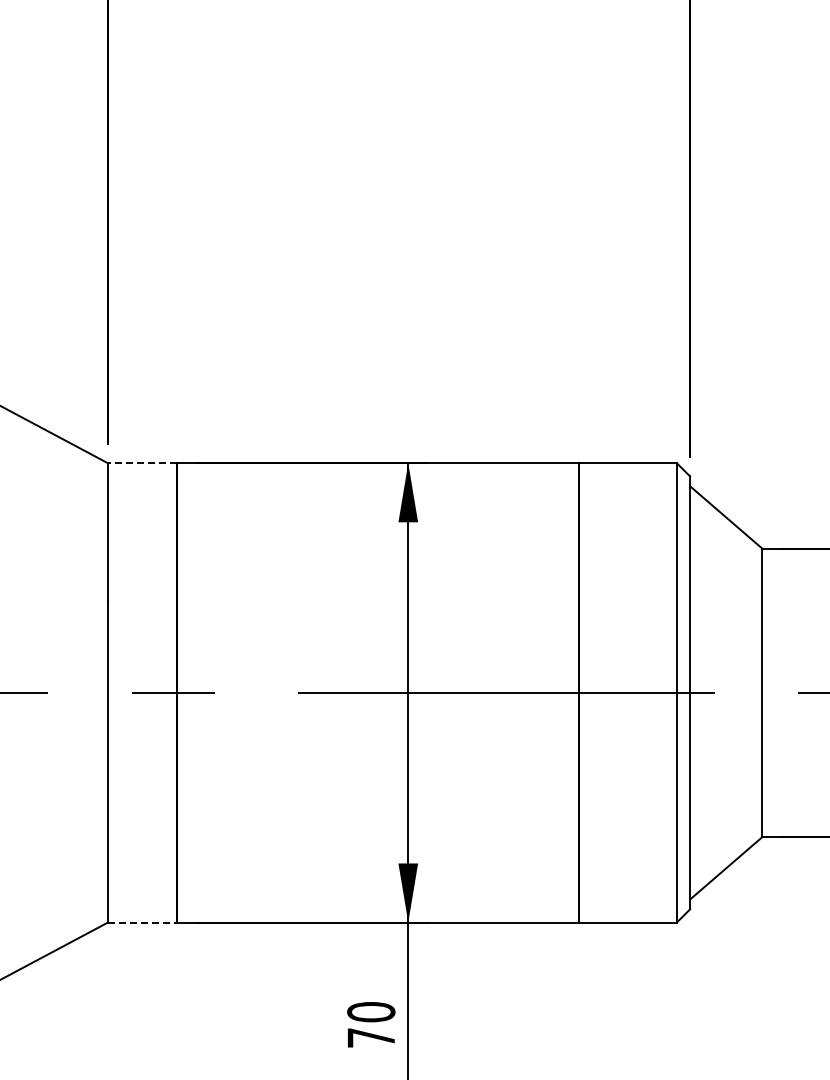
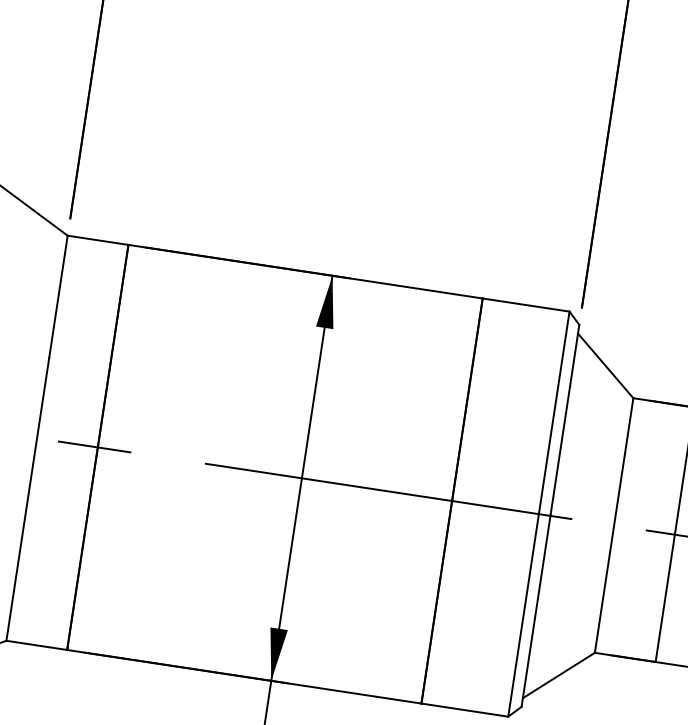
line: (141, 463) -> (97, 240), dashed -> solid
line: (142, 922) -> (36, 645), dashed -> solid

